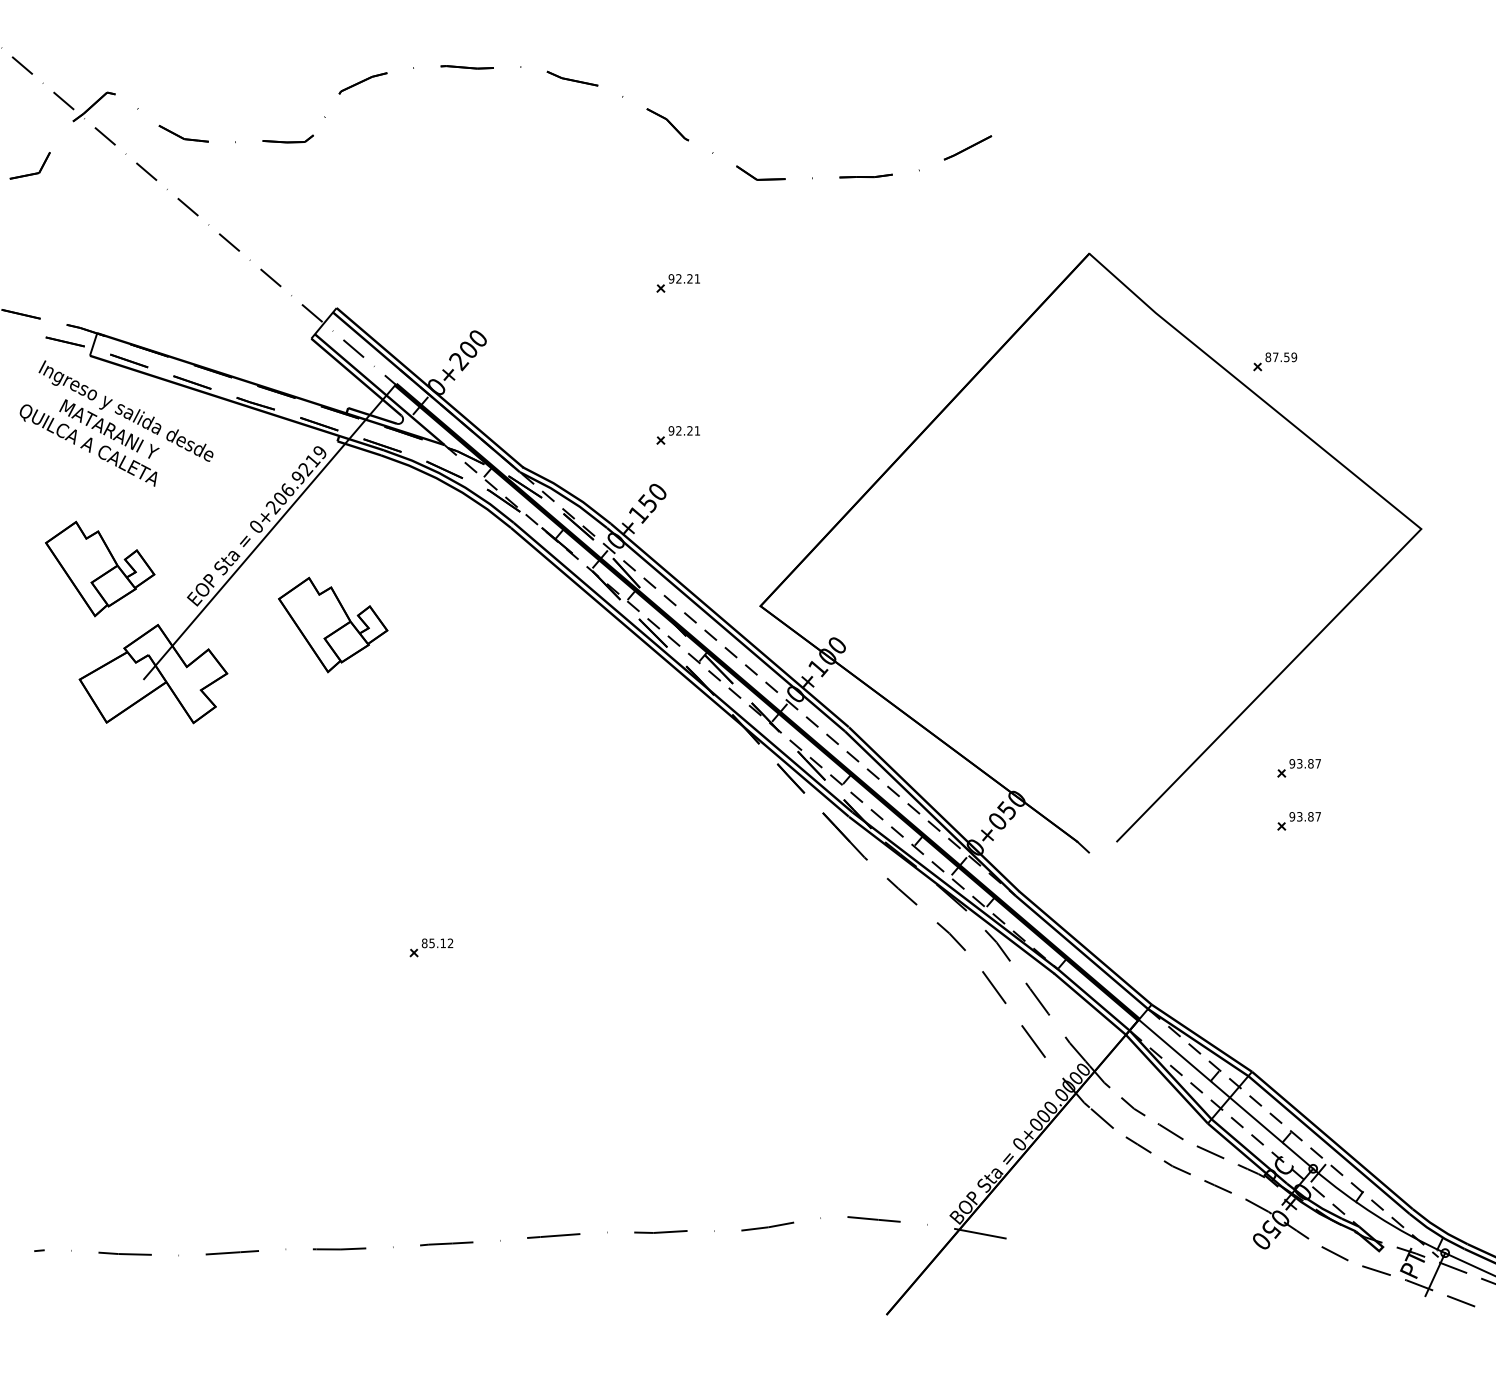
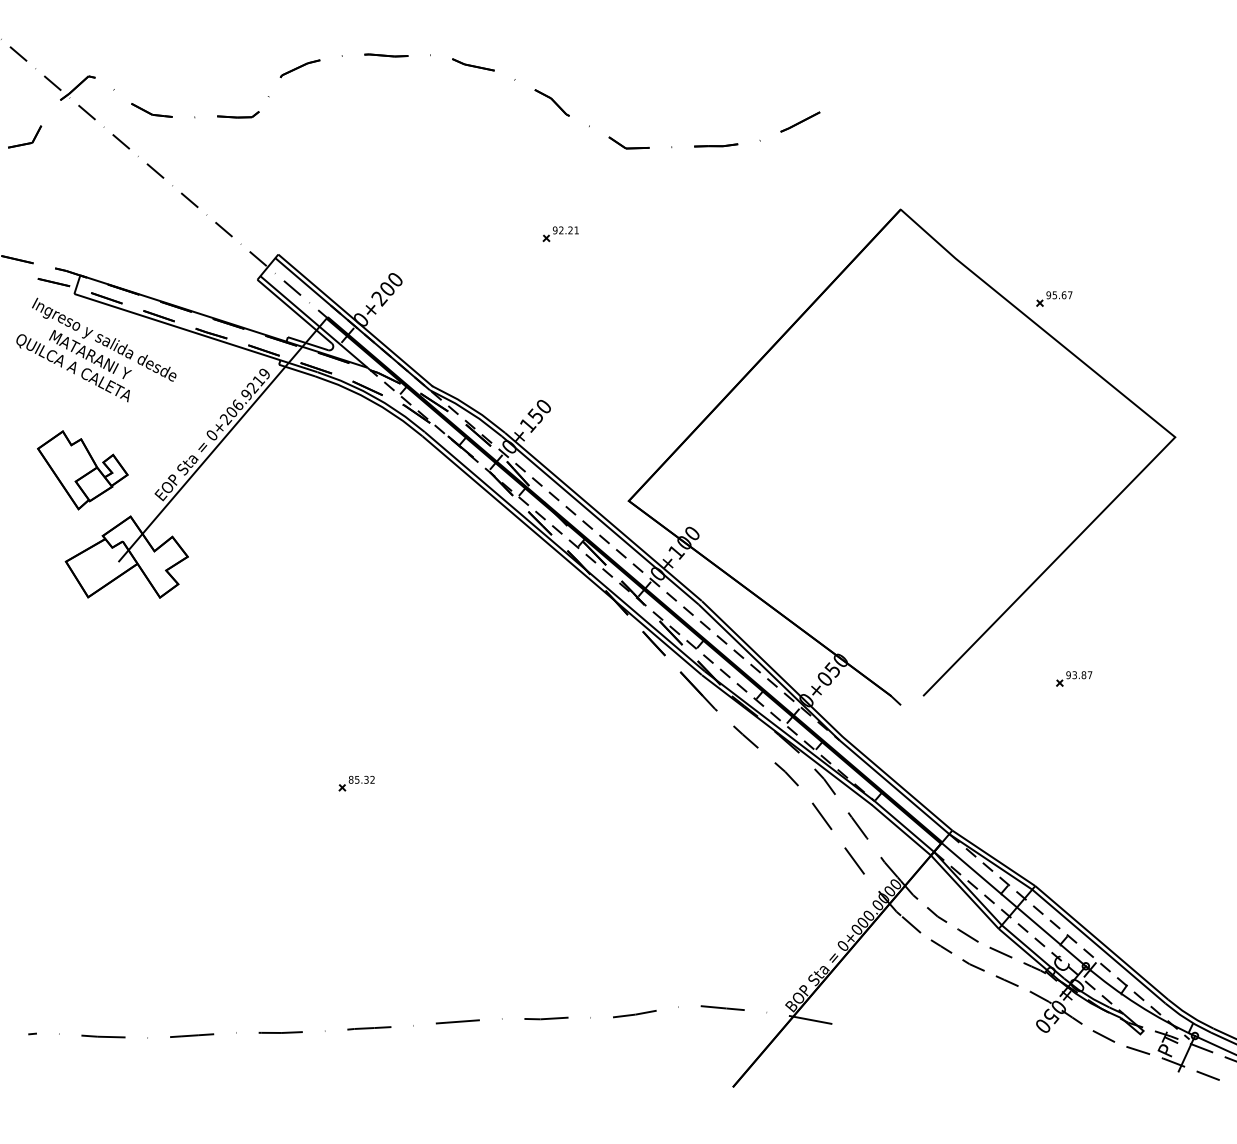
text: (1281, 357) -> (1059, 295), 87.59 -> 95.67
part: (677, 435) -> (560, 359), removed
part: (333, 624) -> (275, 516), removed
part: (1298, 768) -> (1073, 635), removed
text: (442, 943) -> (365, 779), 85.12 -> 85.32

